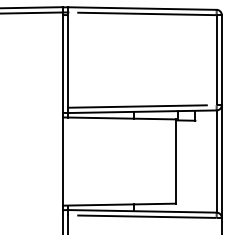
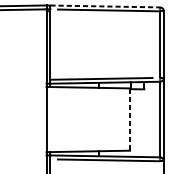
line: (143, 8) -> (105, 6), solid -> dashed
line: (176, 162) -> (130, 120), solid -> dashed

